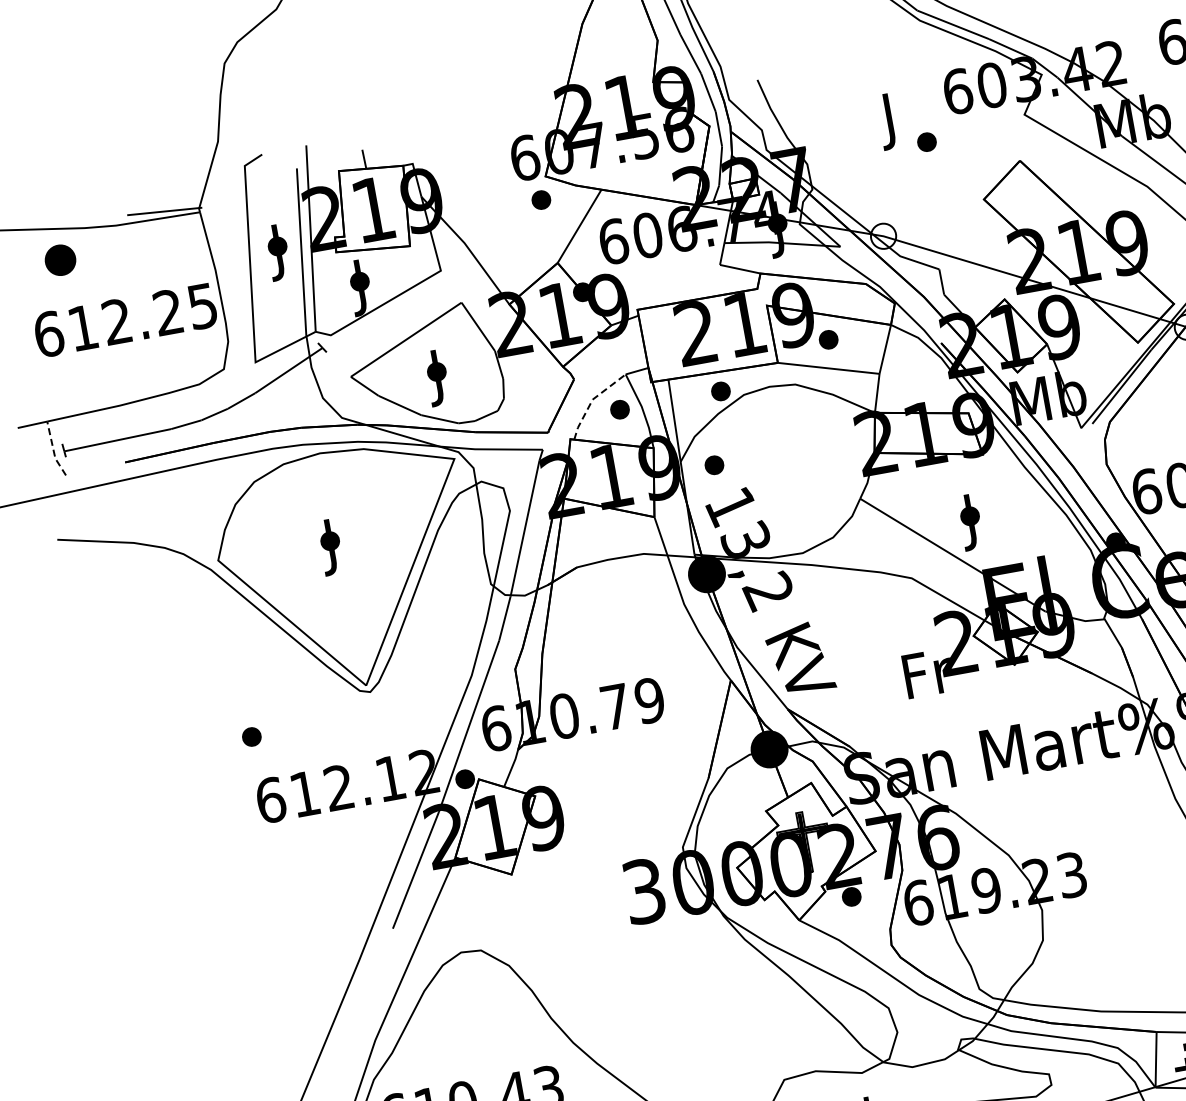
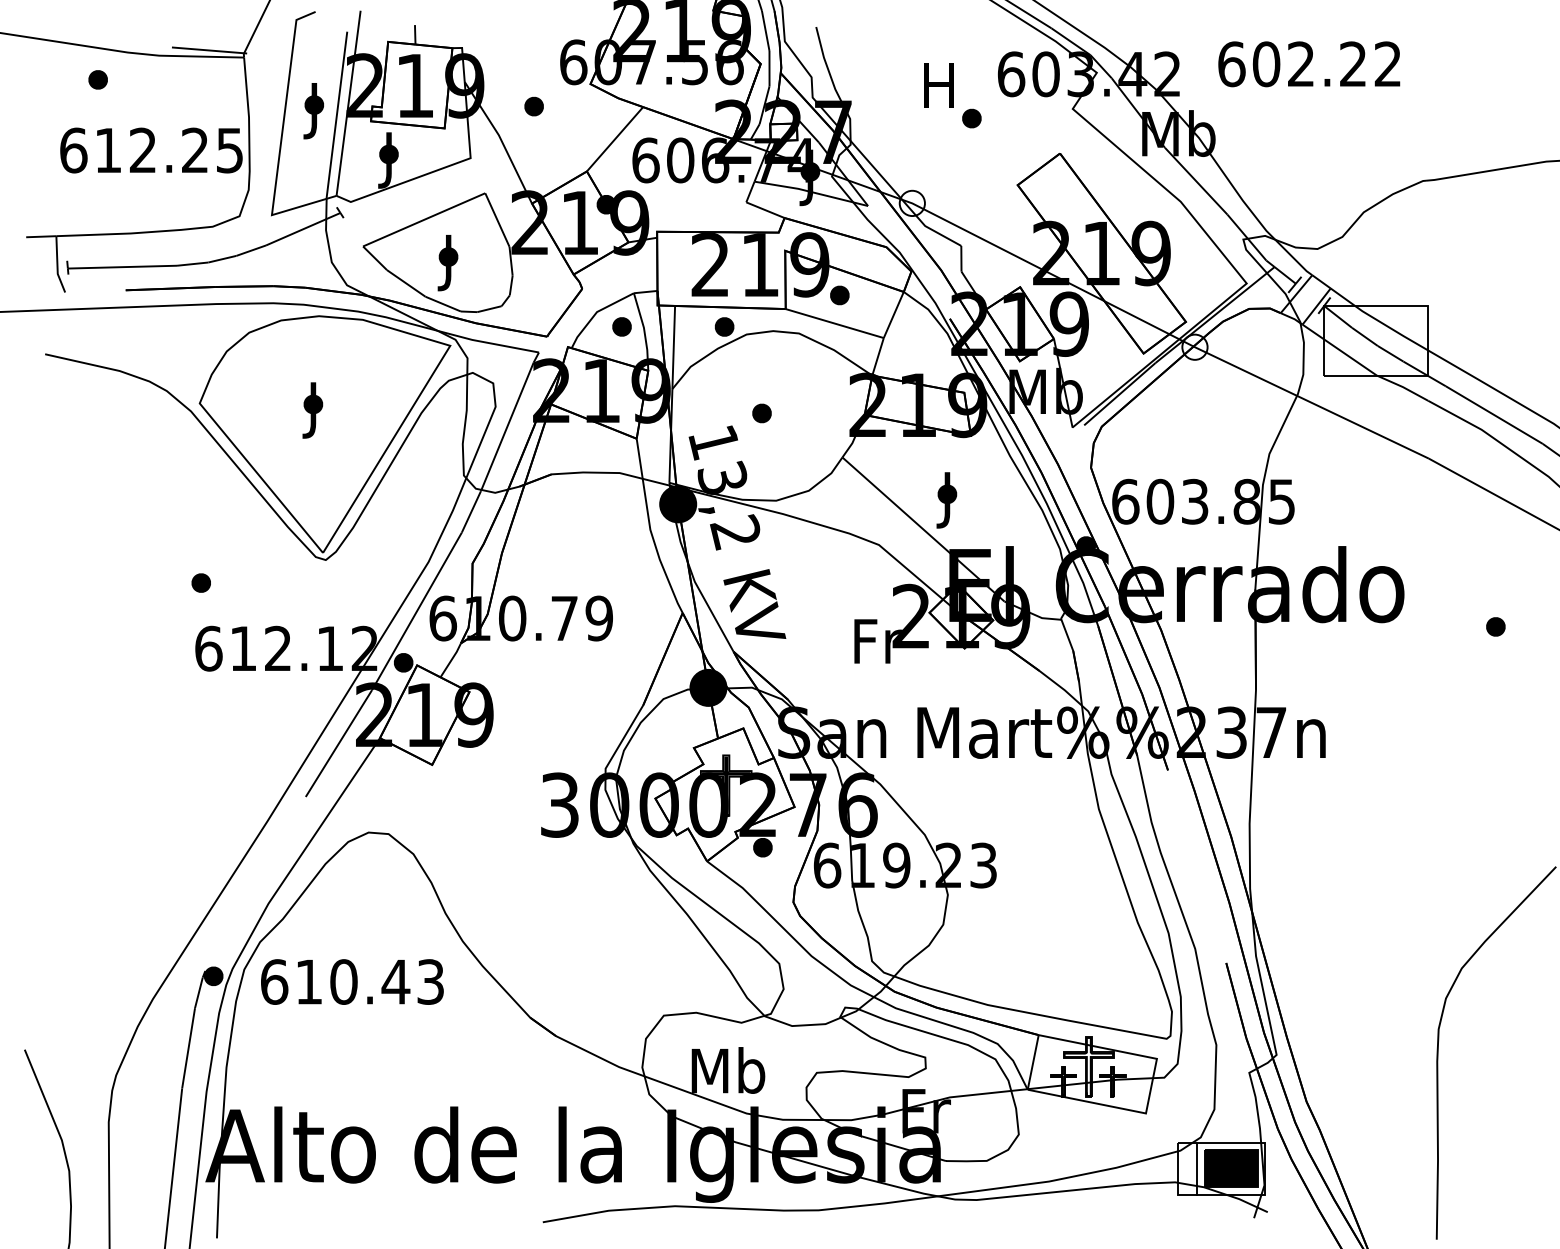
text: (889, 121) -> (938, 91), J -> H
part: (540, 200) -> (533, 106), moved
part: (59, 260) -> (97, 79), size x0.62
line: (592, 400) -> (596, 312), dashed -> solid
line: (53, 450) -> (57, 265), dashed -> solid
part: (713, 465) -> (761, 413), moved

